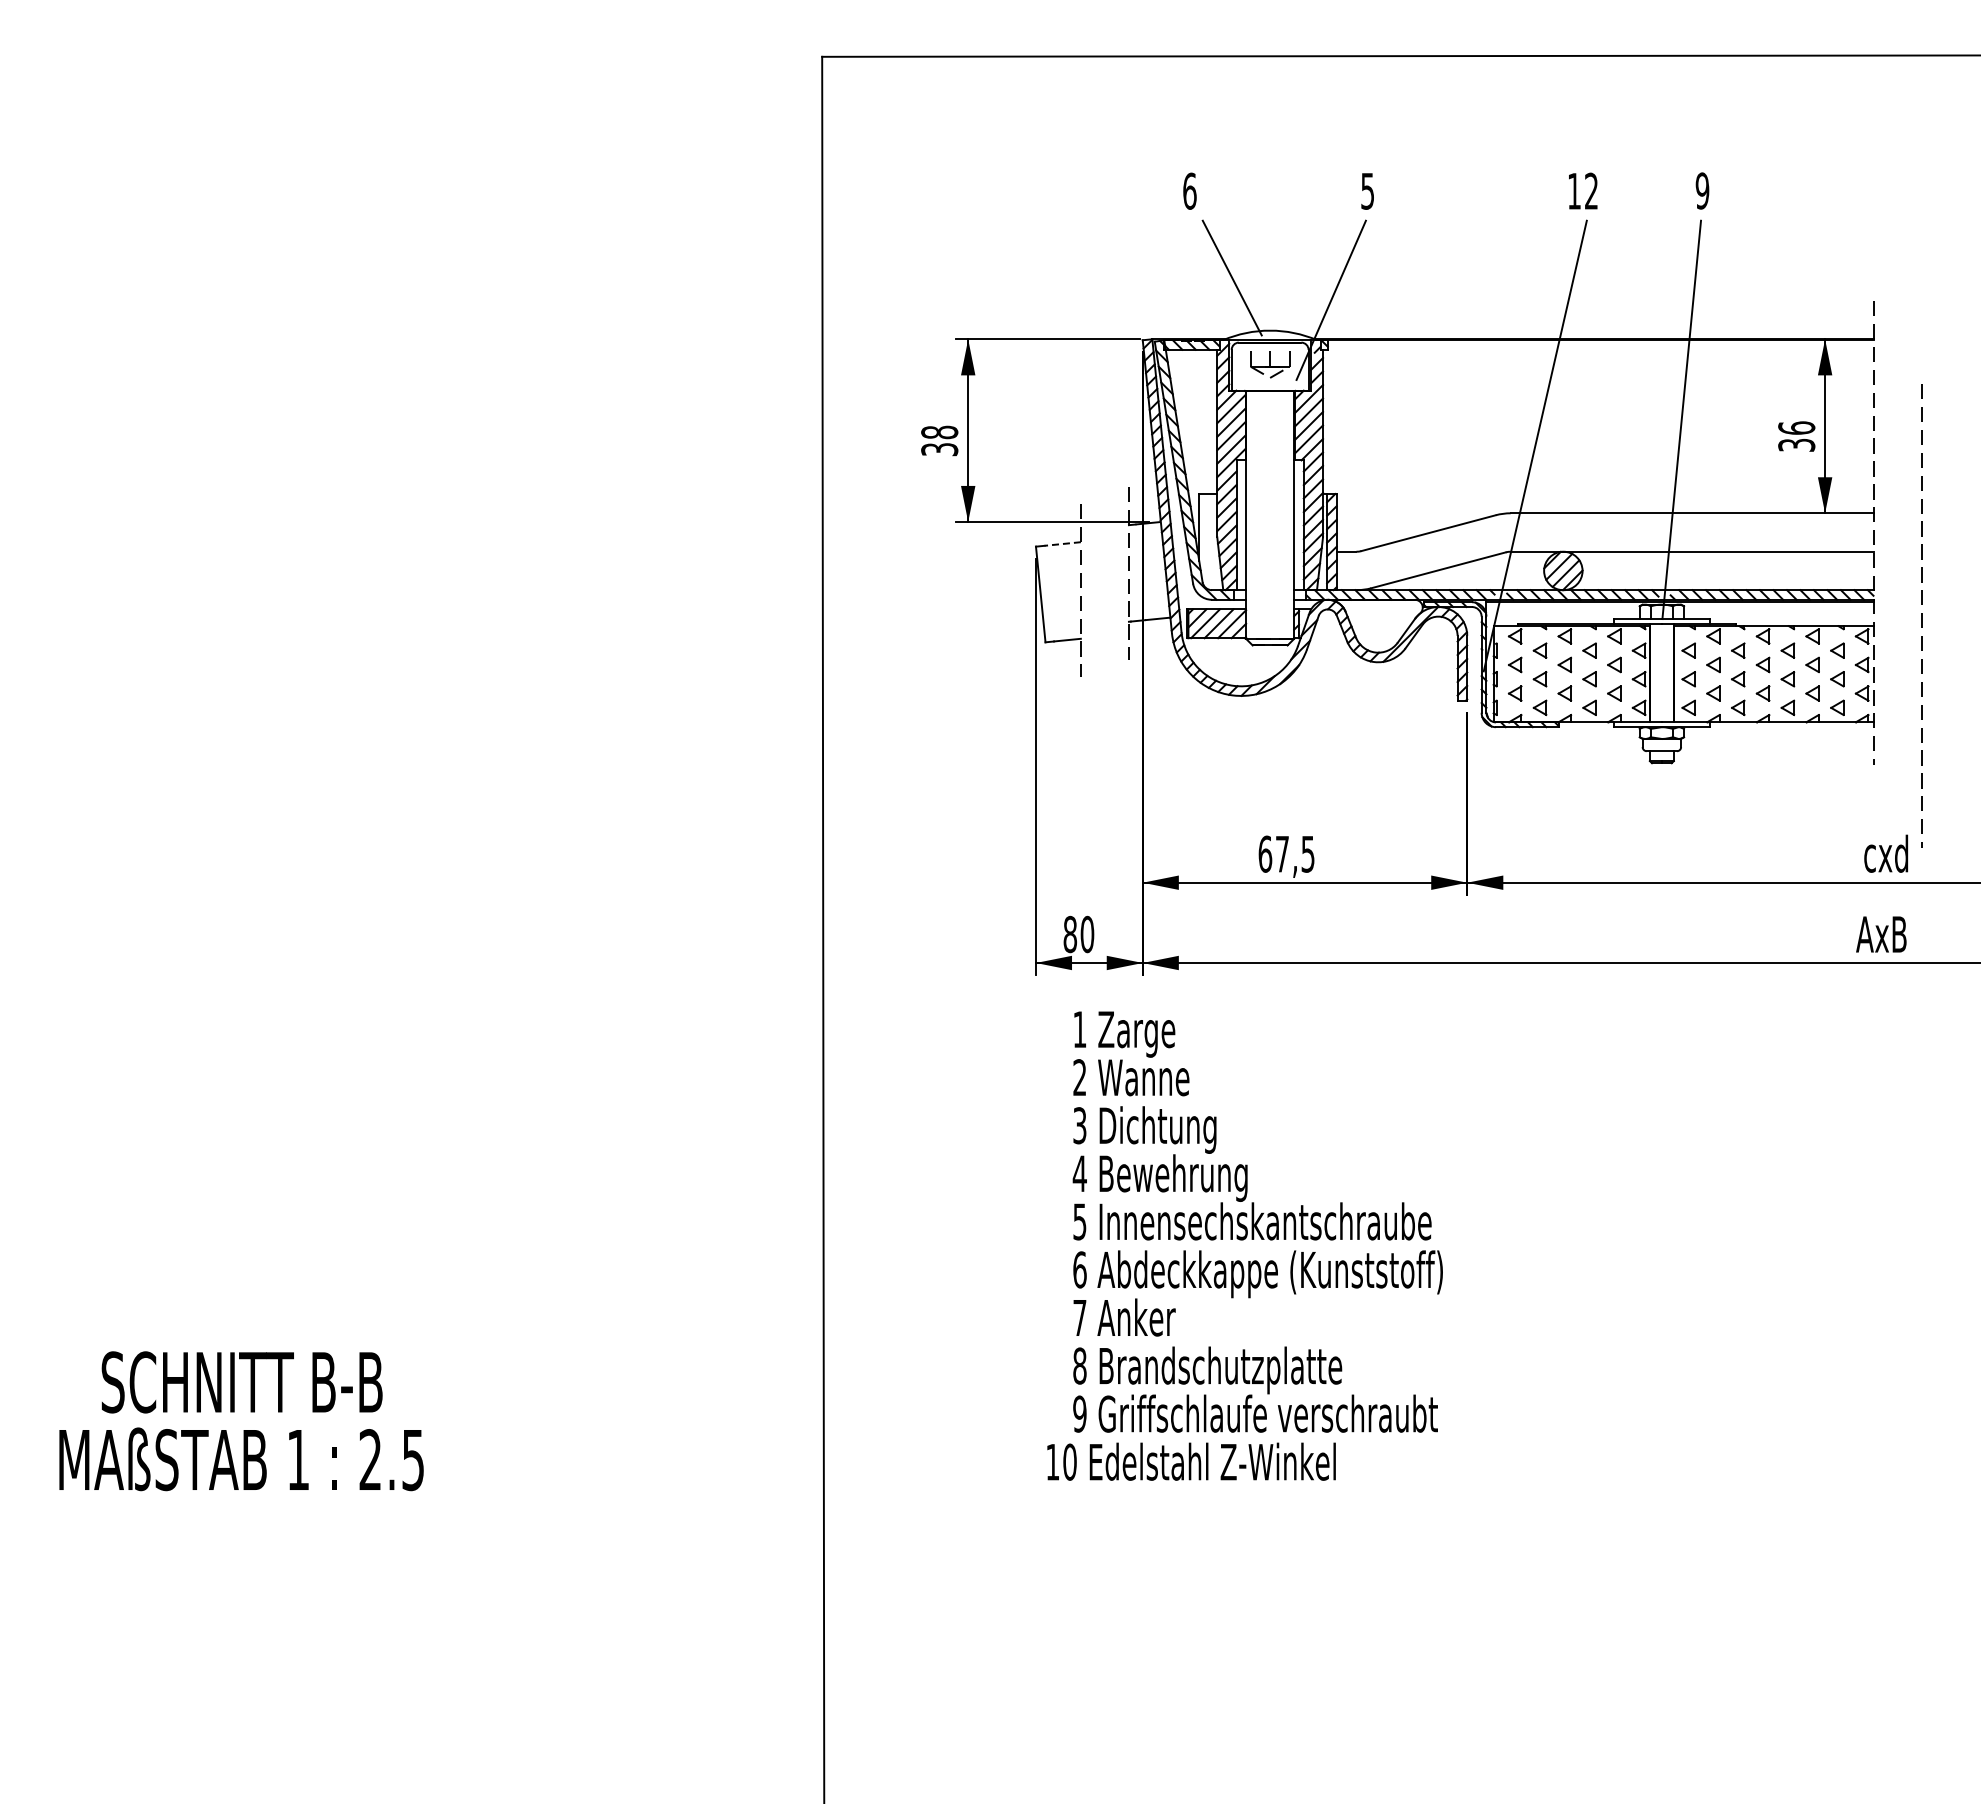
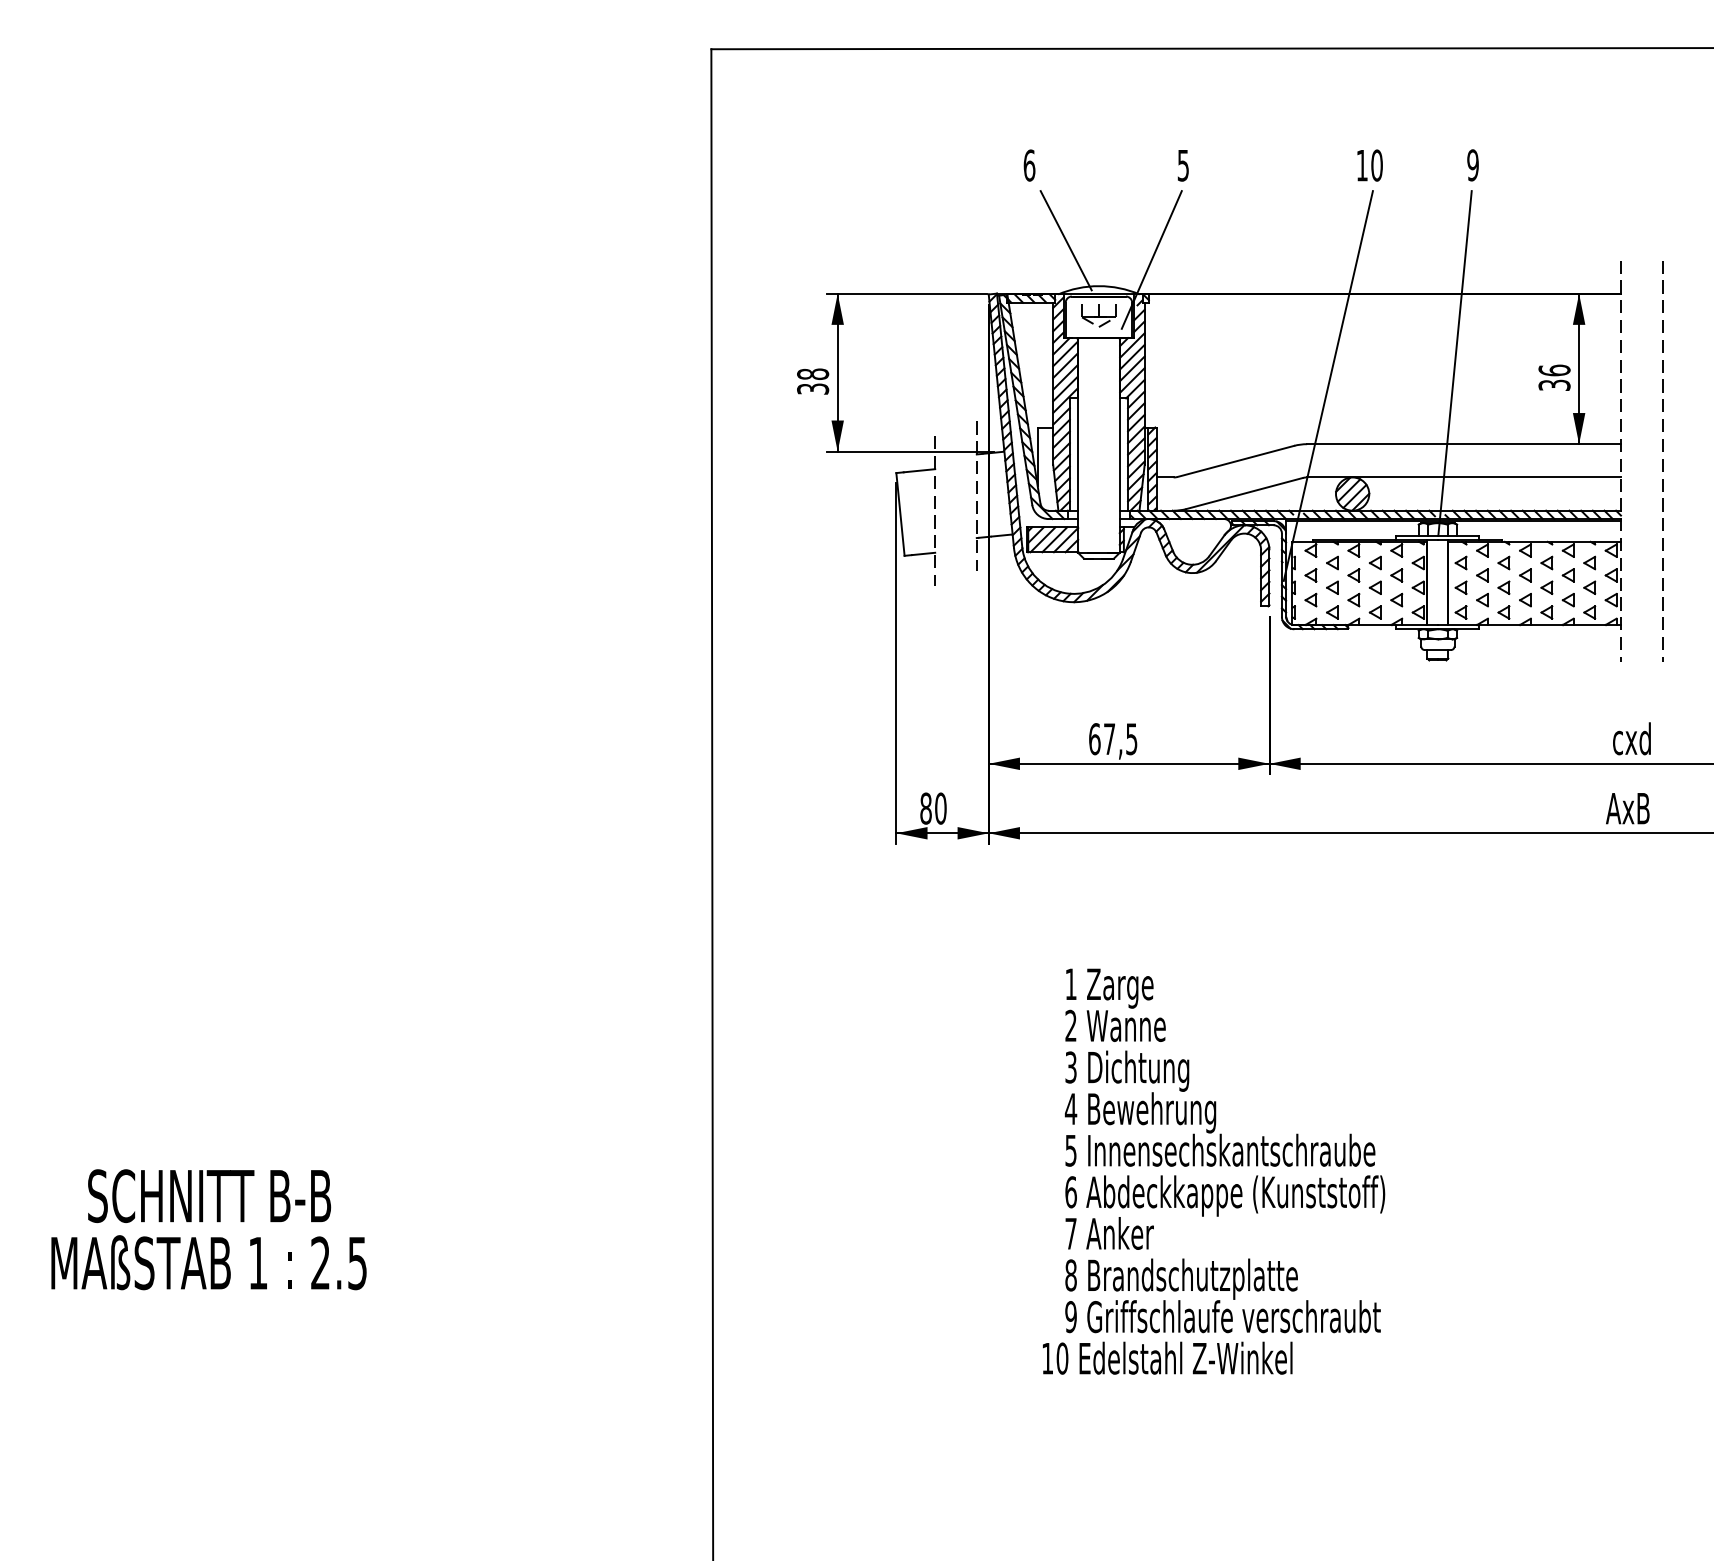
text: (1591, 190) -> (1376, 164), 12 -> 10
line: (1062, 544) -> (919, 471), dashed -> solid
line: (1921, 615) -> (1662, 460), moved
text: (1244, 1245) -> (1213, 1171), moved

